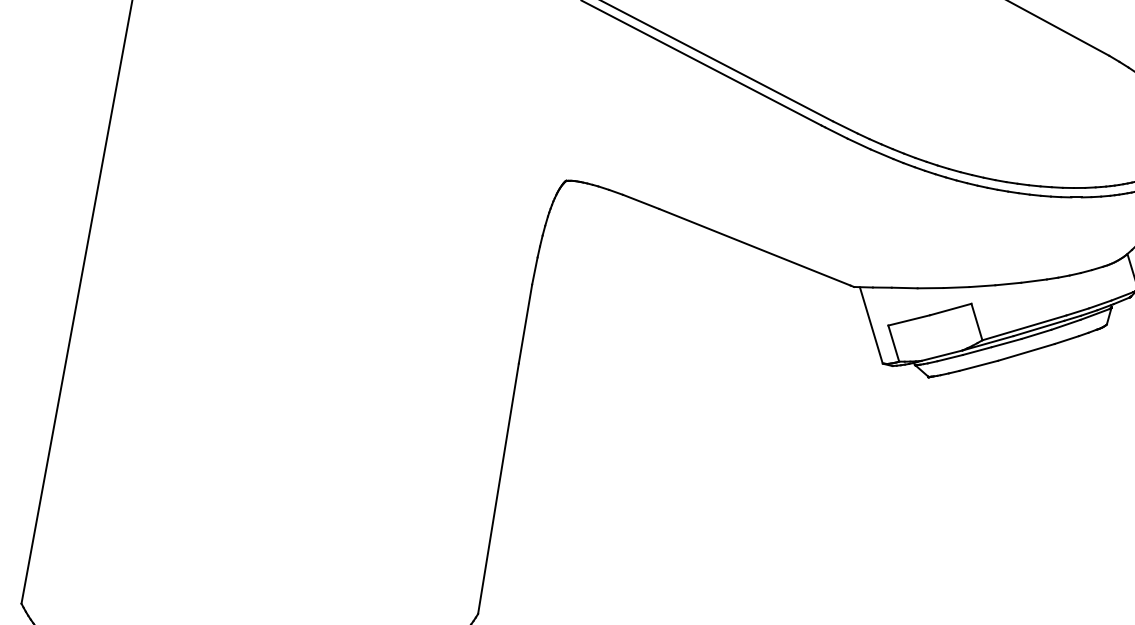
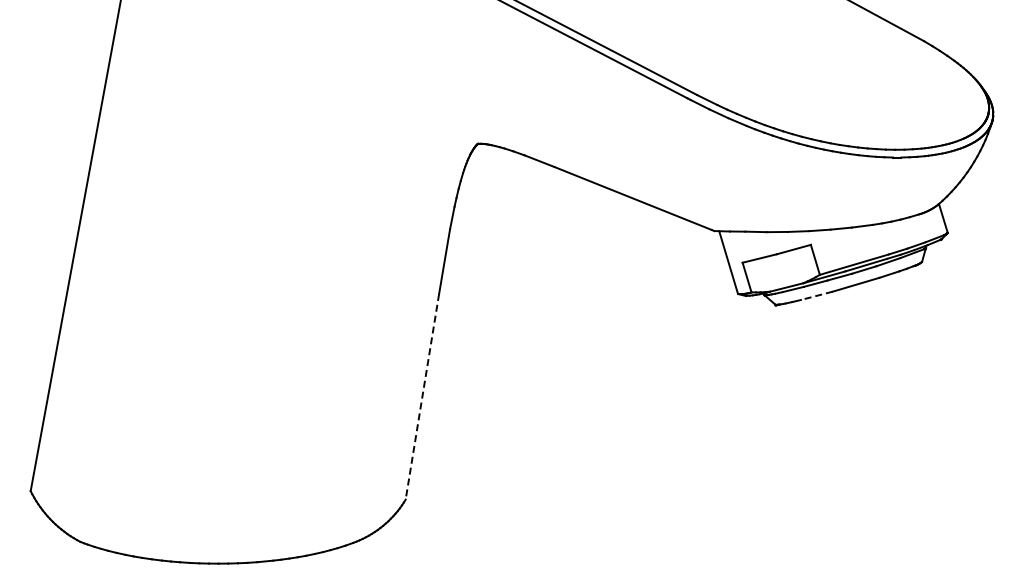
line: (978, 365) -> (816, 295), solid -> dashed
line: (498, 489) -> (422, 397), solid -> dashed

